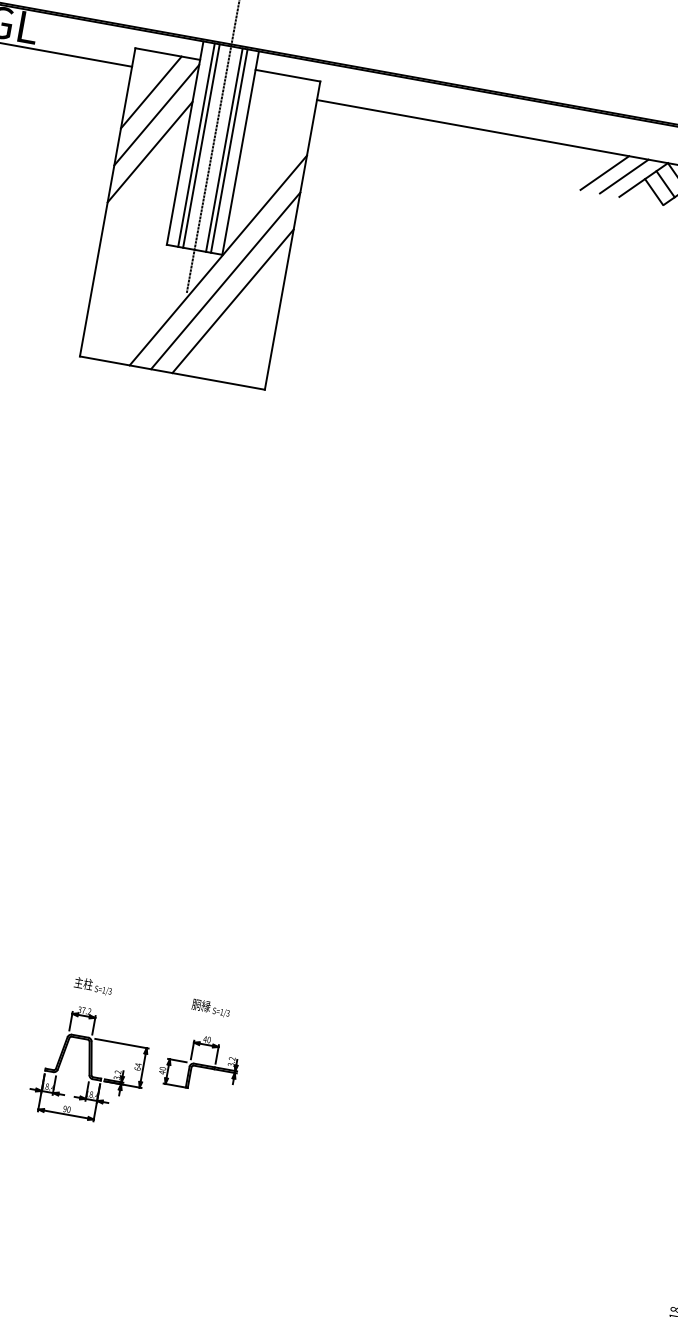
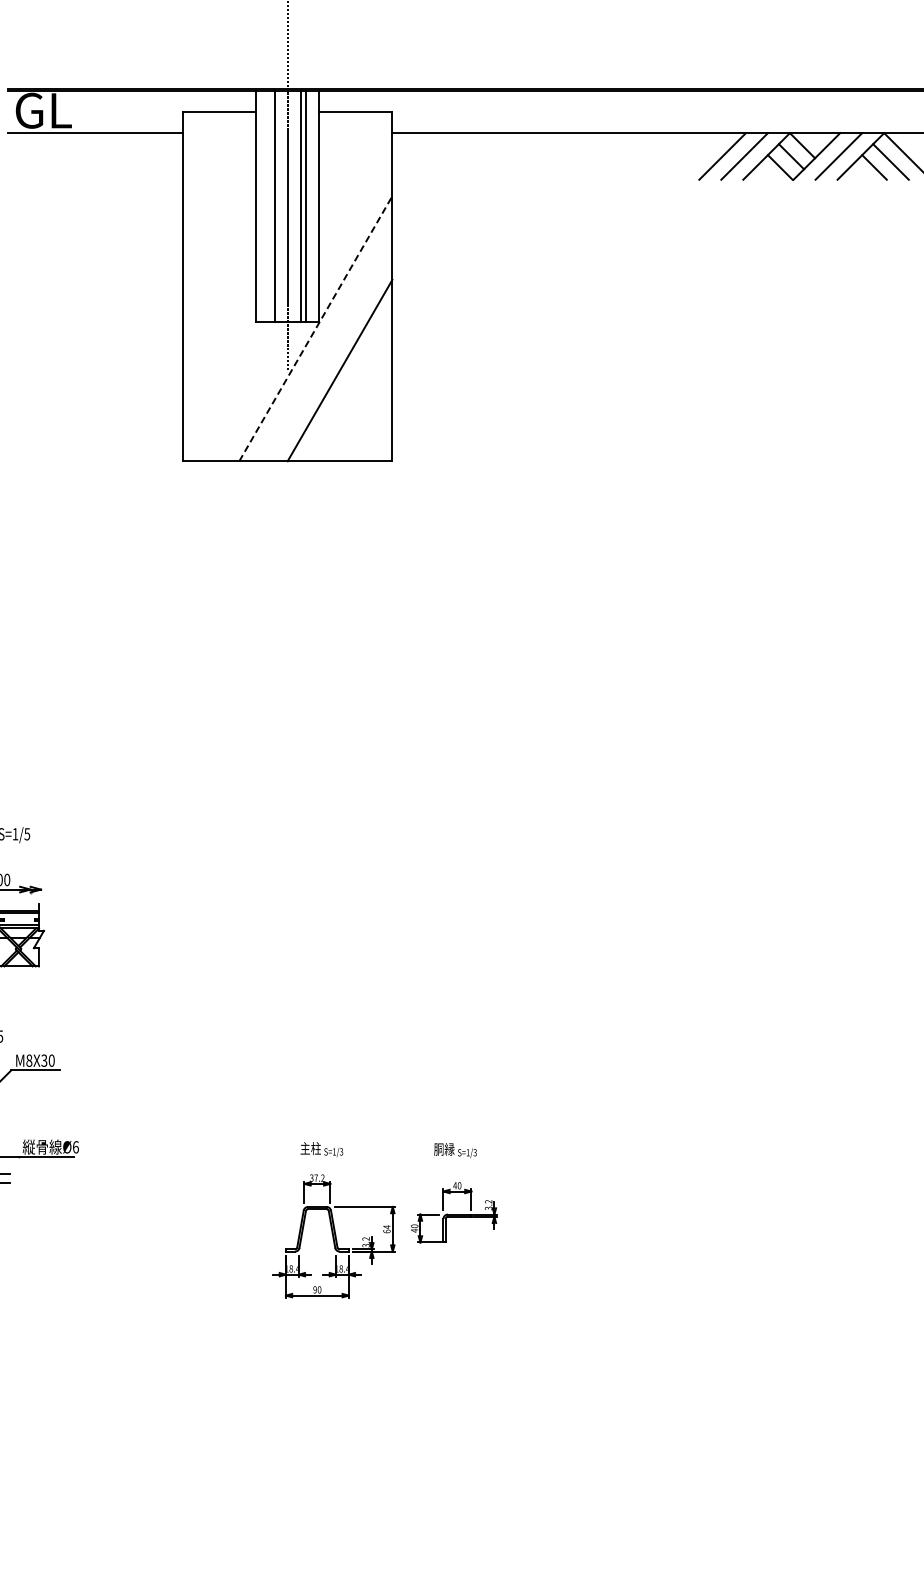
line: (150, 92) -> (208, 157), removed
line: (156, 114) -> (219, 180), removed
line: (196, 145) -> (269, 206), removed
line: (150, 151) -> (219, 222), removed
line: (218, 260) -> (316, 328), solid -> dashed
line: (225, 280) -> (327, 349), removed

